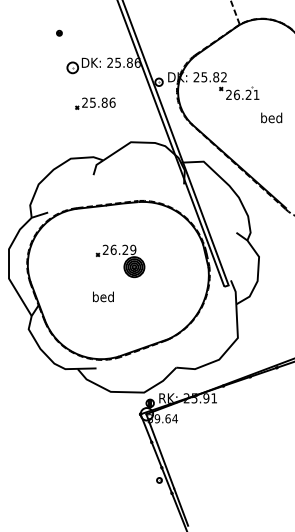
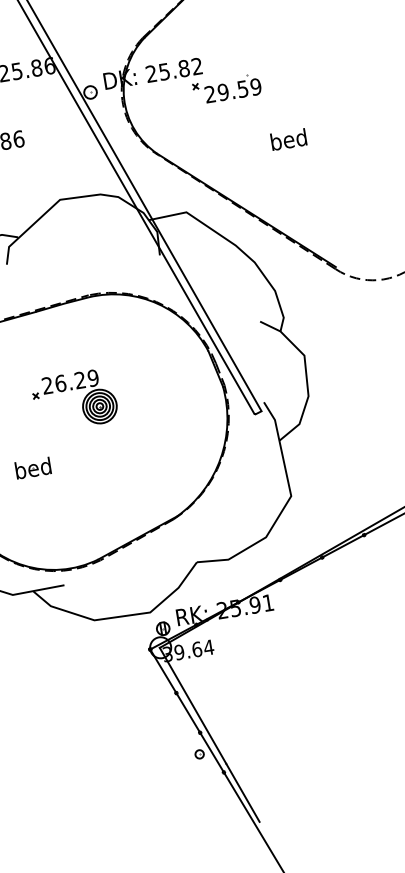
text: (246, 94) -> (239, 88), 26.21 -> 29.59
text: (271, 117) -> (288, 138), moved
part: (103, 296) -> (33, 467), moved

